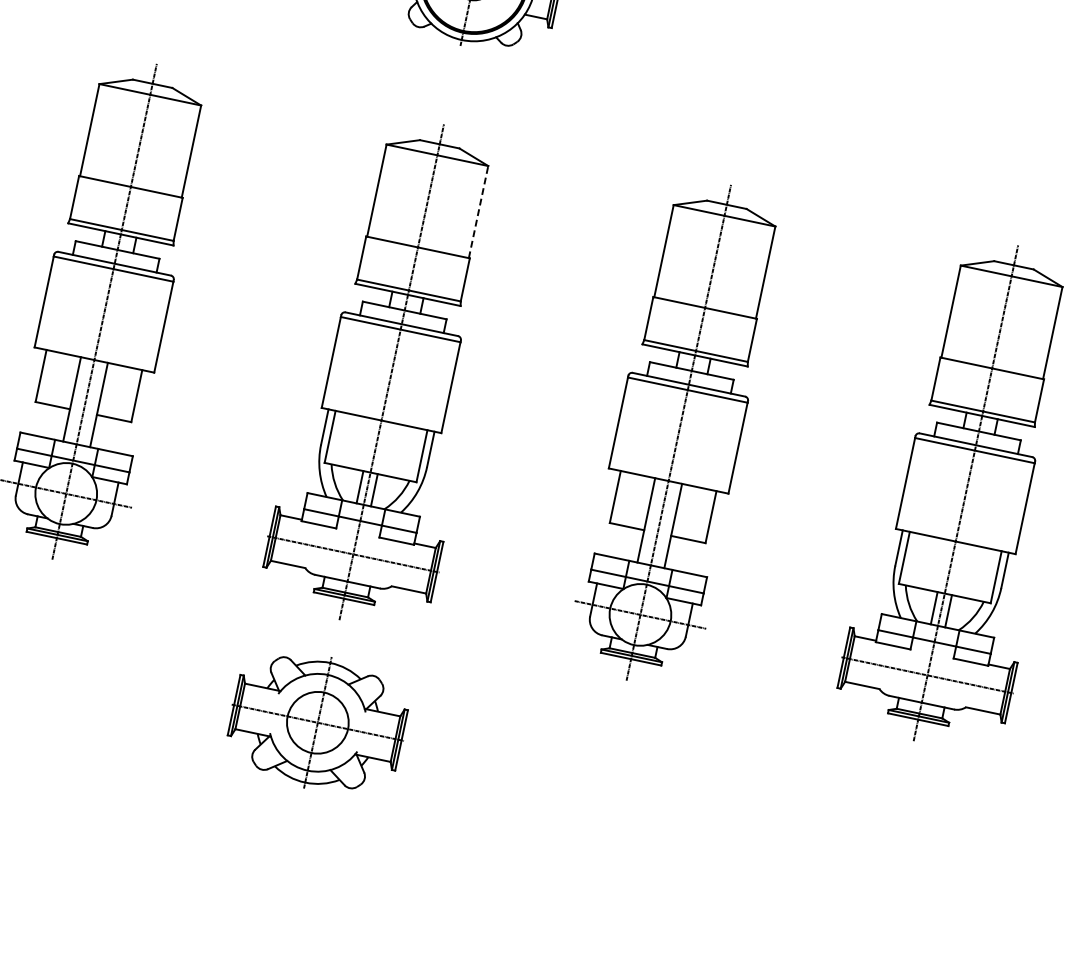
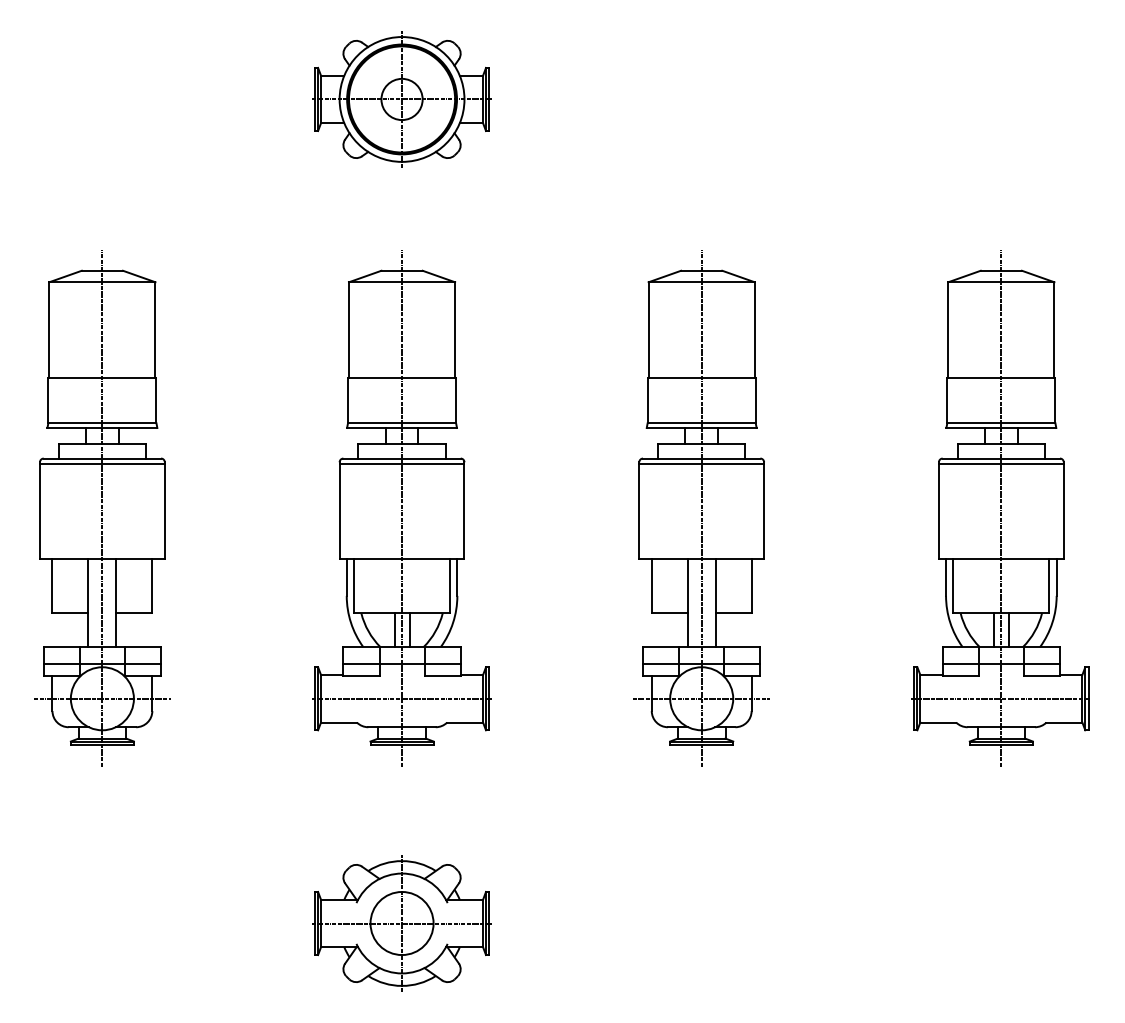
line: (479, 211) -> (455, 329), dashed -> solid
part: (317, 722) -> (401, 923), moved

